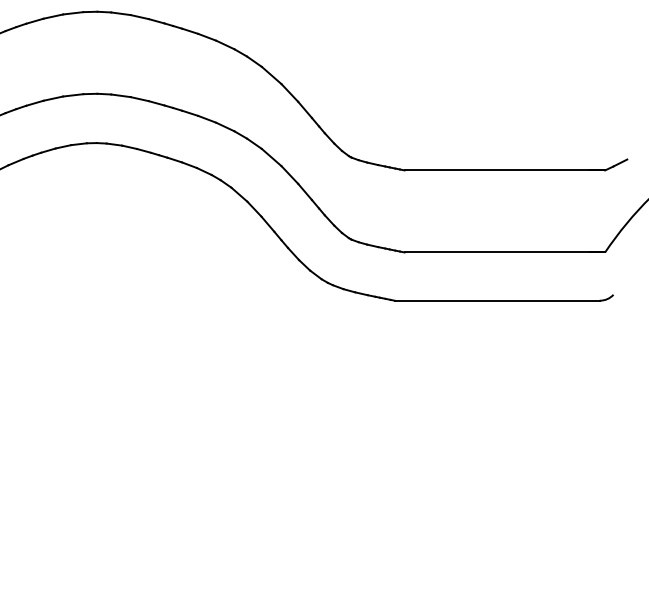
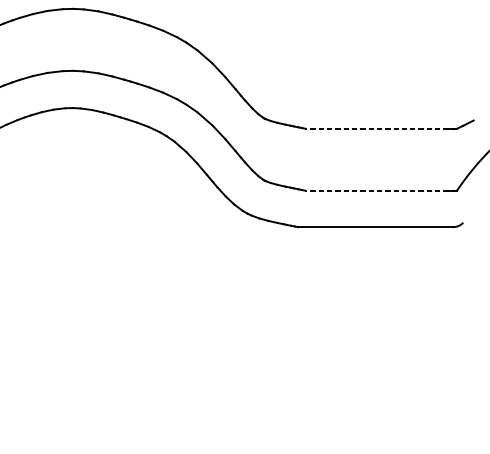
line: (504, 170) -> (380, 128), solid -> dashed
line: (504, 252) -> (380, 190), solid -> dashed

